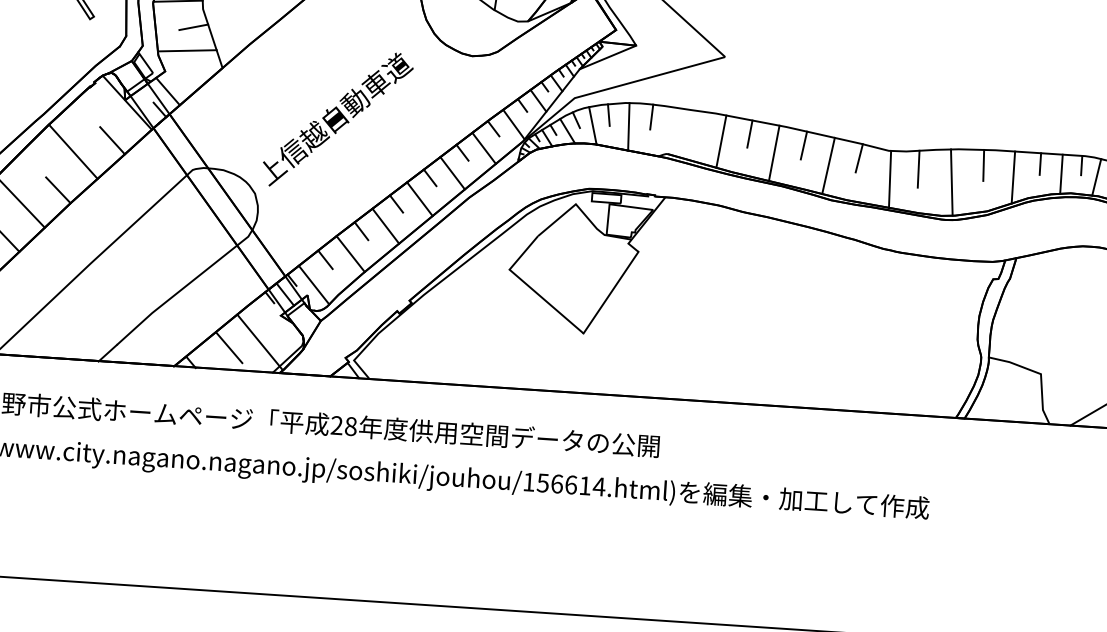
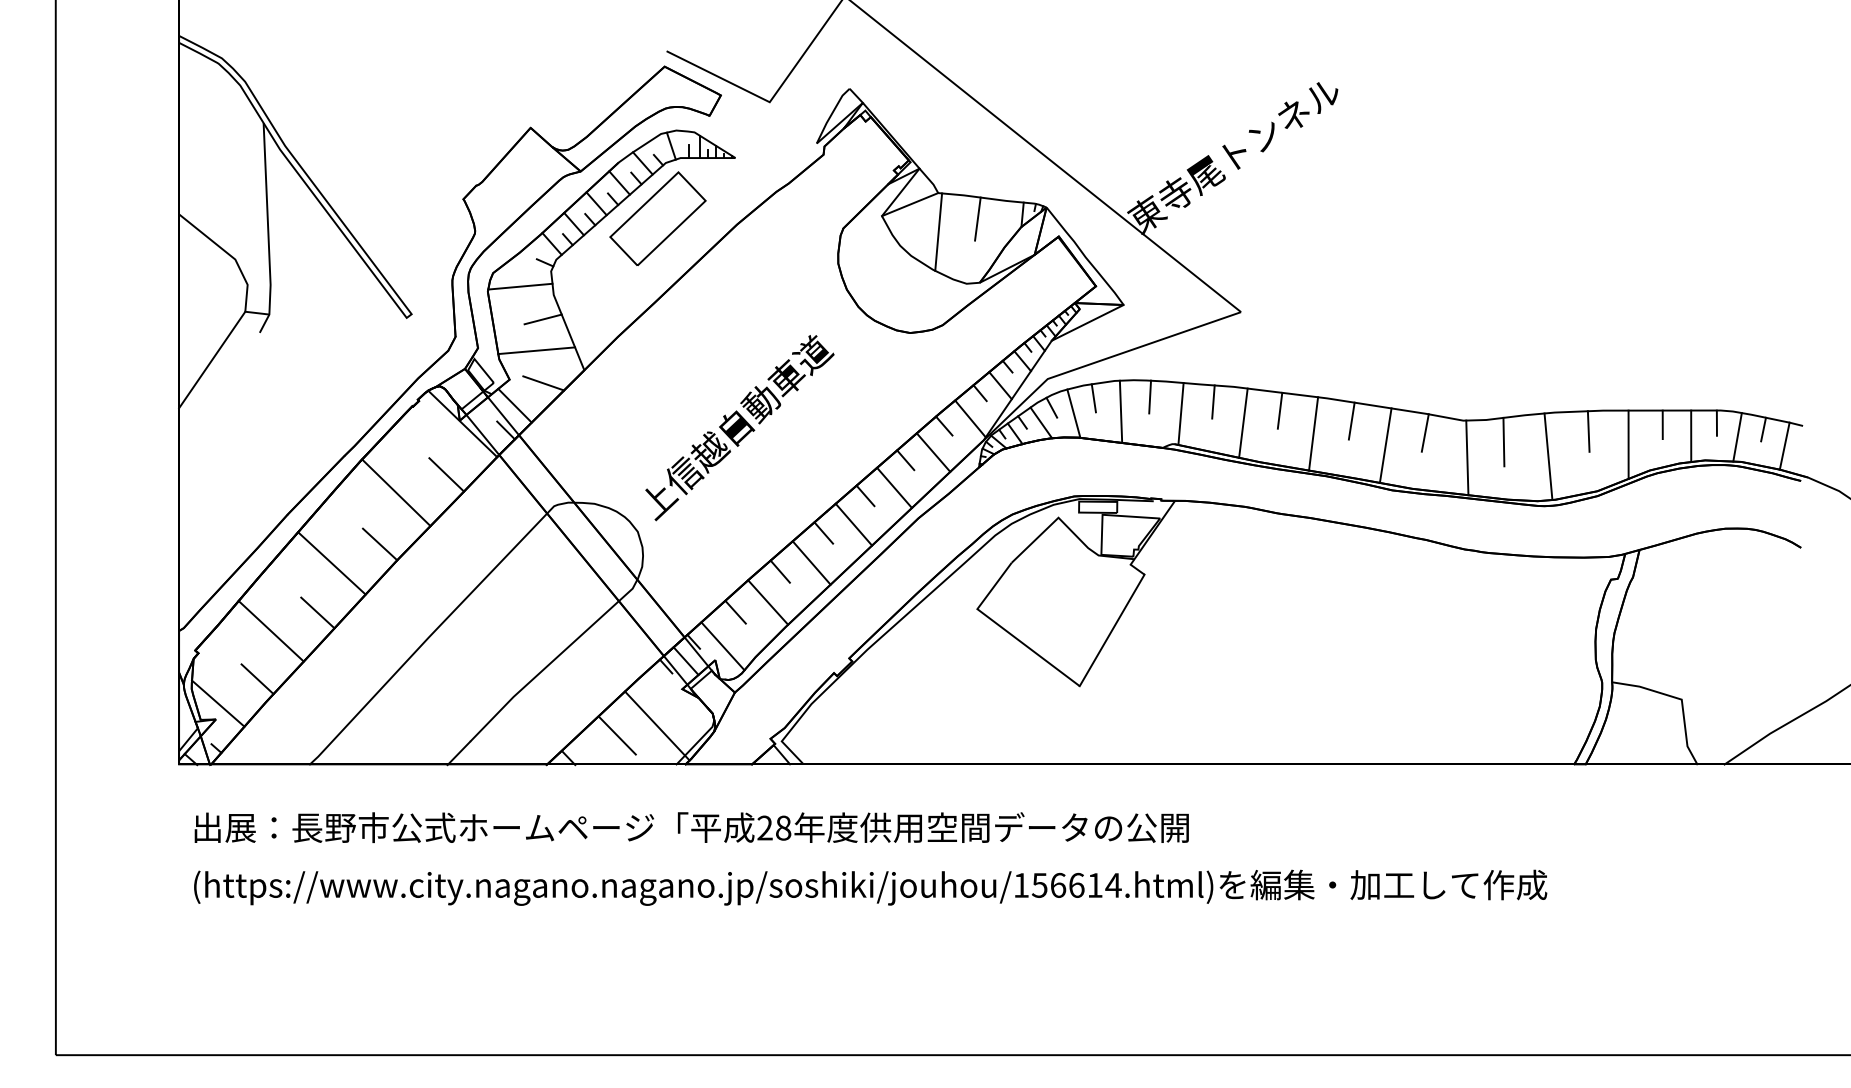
line: (190, 76) -> (543, 383), added
line: (699, 123) -> (1213, 401), added
line: (674, 131) -> (1180, 413), added

